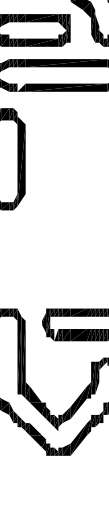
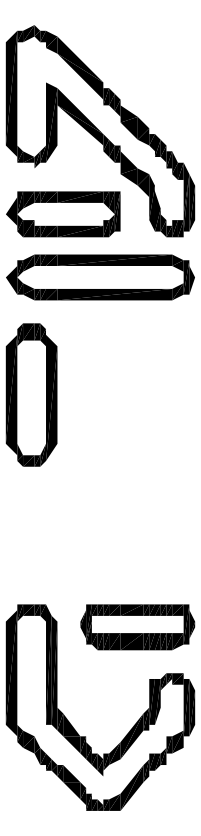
fill: (21, 87) -> (51, 294), added
fill: (56, 335) -> (100, 641), added

